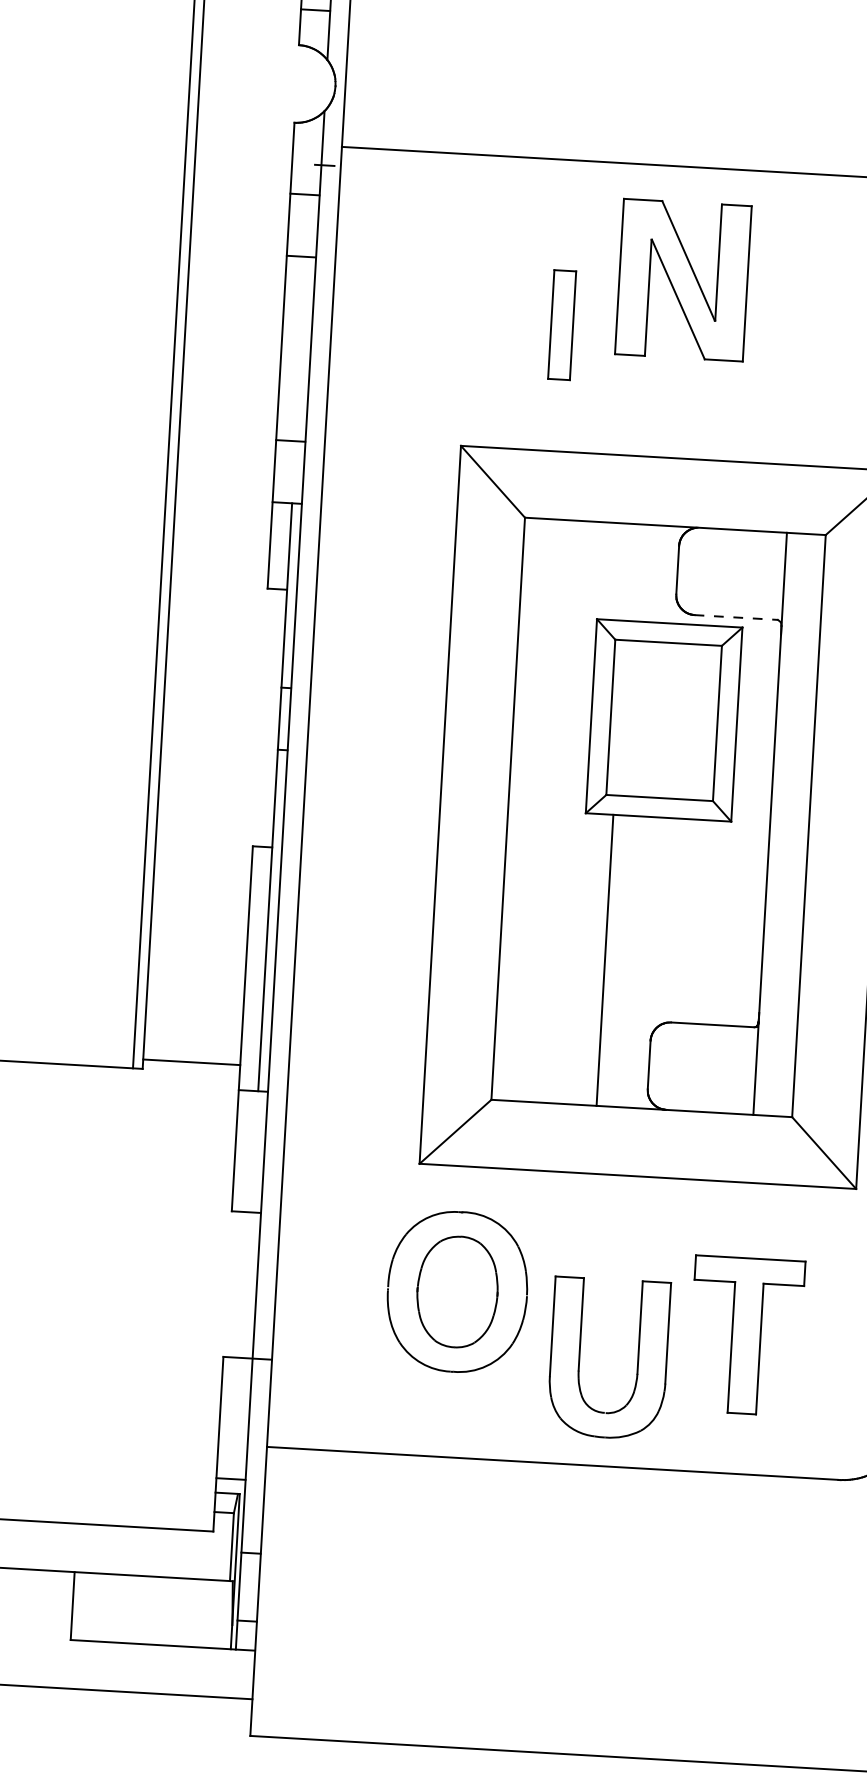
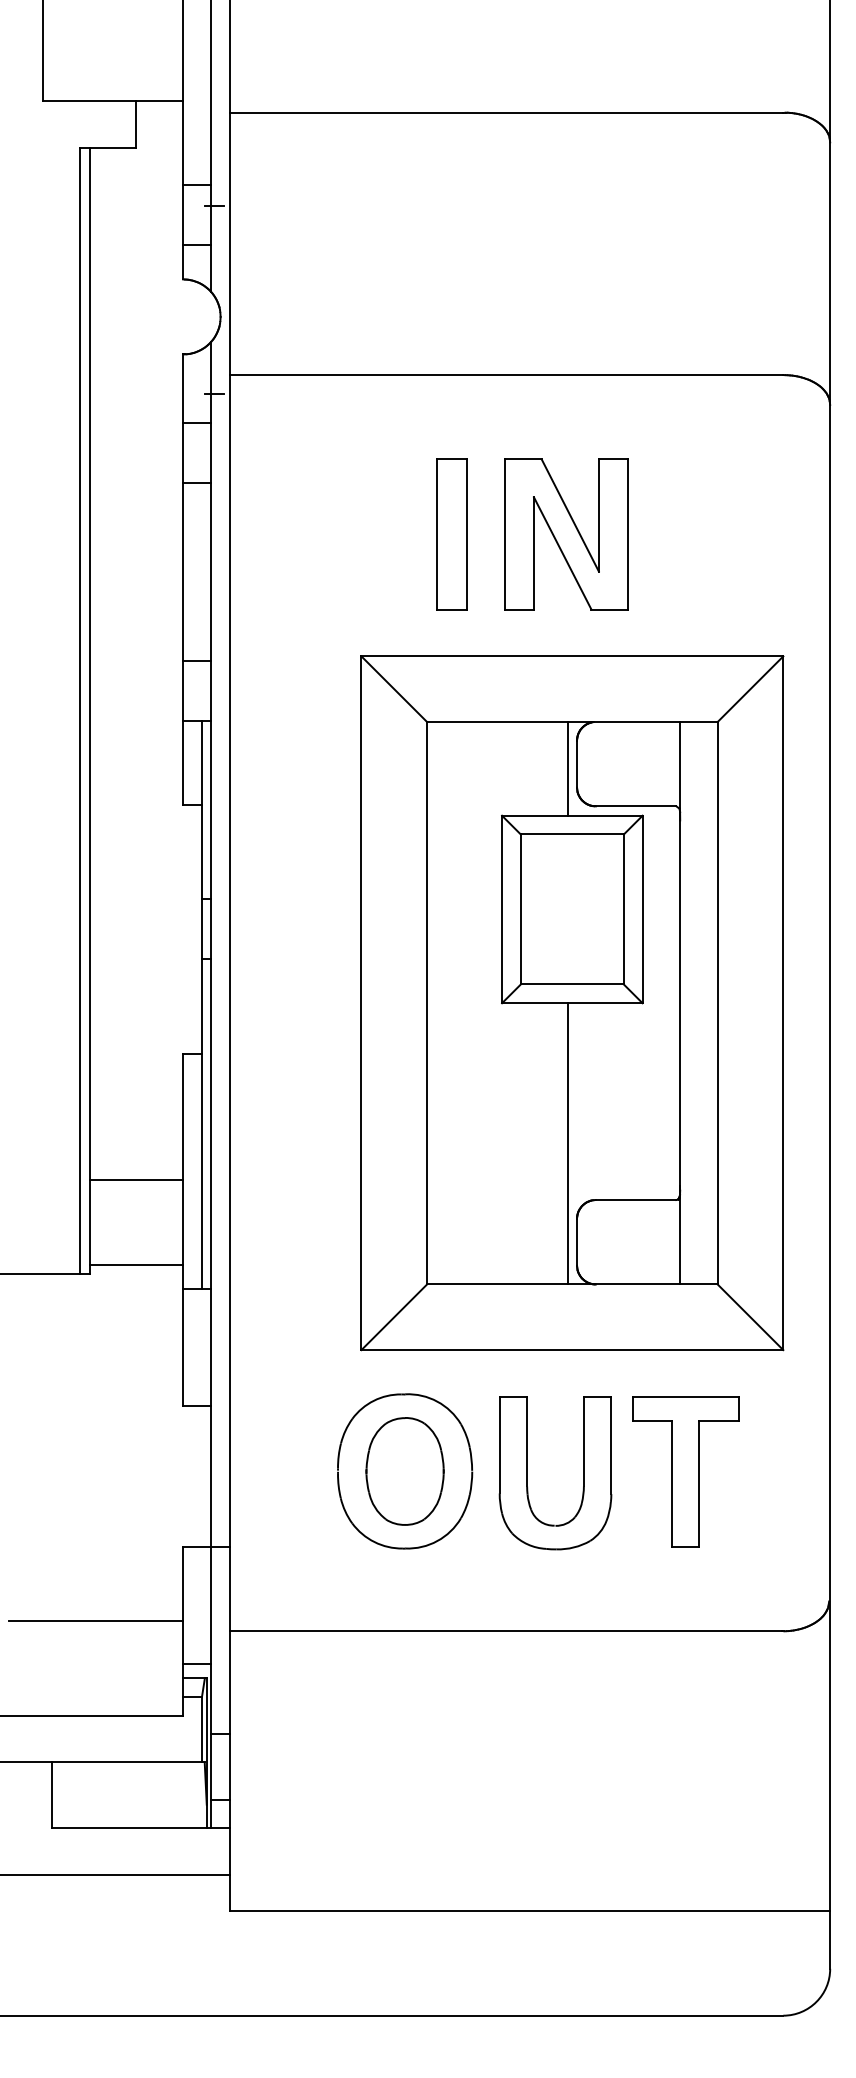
part: (683, 280) -> (566, 534), moved
part: (561, 325) -> (451, 534), size x1.43
line: (667, 574) -> (567, 768), added
line: (736, 617) -> (636, 806), dashed -> solid
line: (604, 959) -> (567, 1143), moved
line: (196, 974) -> (136, 1180), added
part: (746, 1335) -> (685, 1471), moved
part: (579, 1357) -> (527, 1473), moved
line: (128, 1427) -> (95, 1620), added

